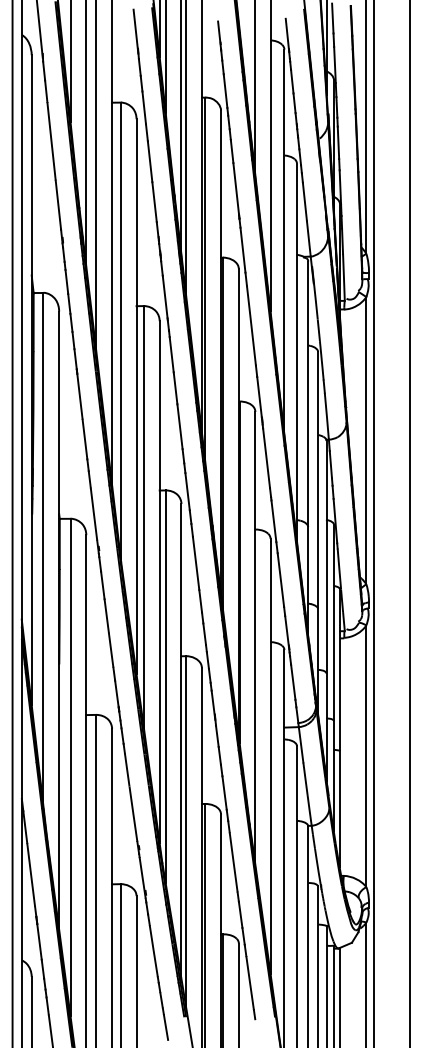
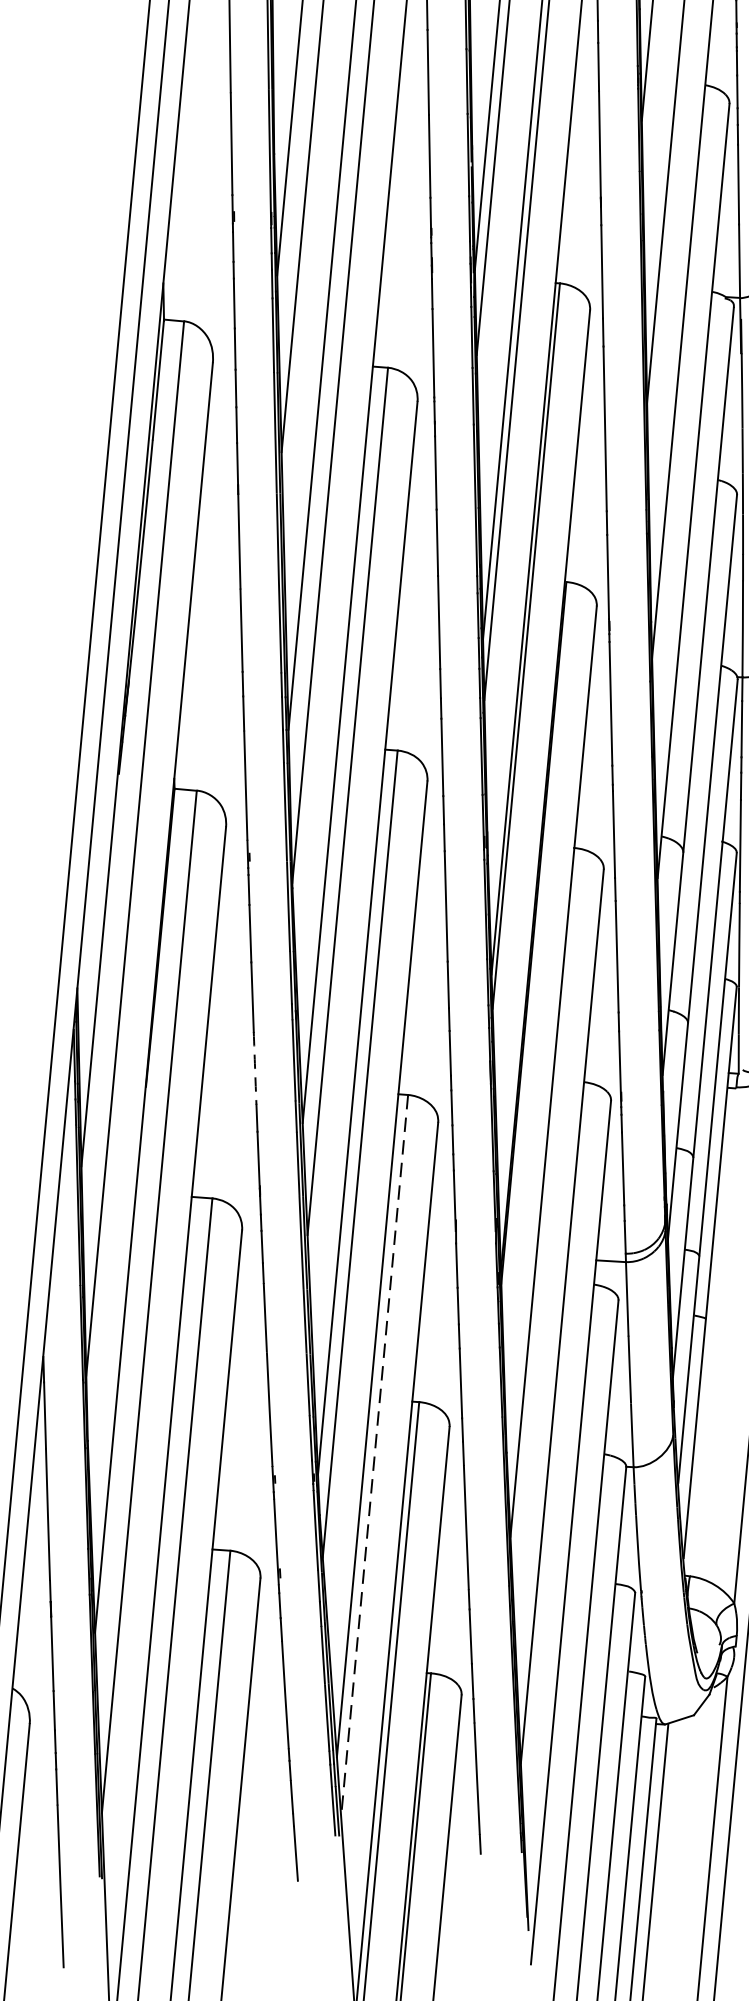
arc: (111, 650) -> (255, 1069), solid -> dashed
line: (186, 831) -> (375, 1455), solid -> dashed

